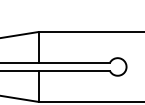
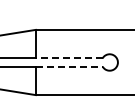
line: (73, 62) -> (68, 58), solid -> dashed
line: (74, 71) -> (69, 66), solid -> dashed

